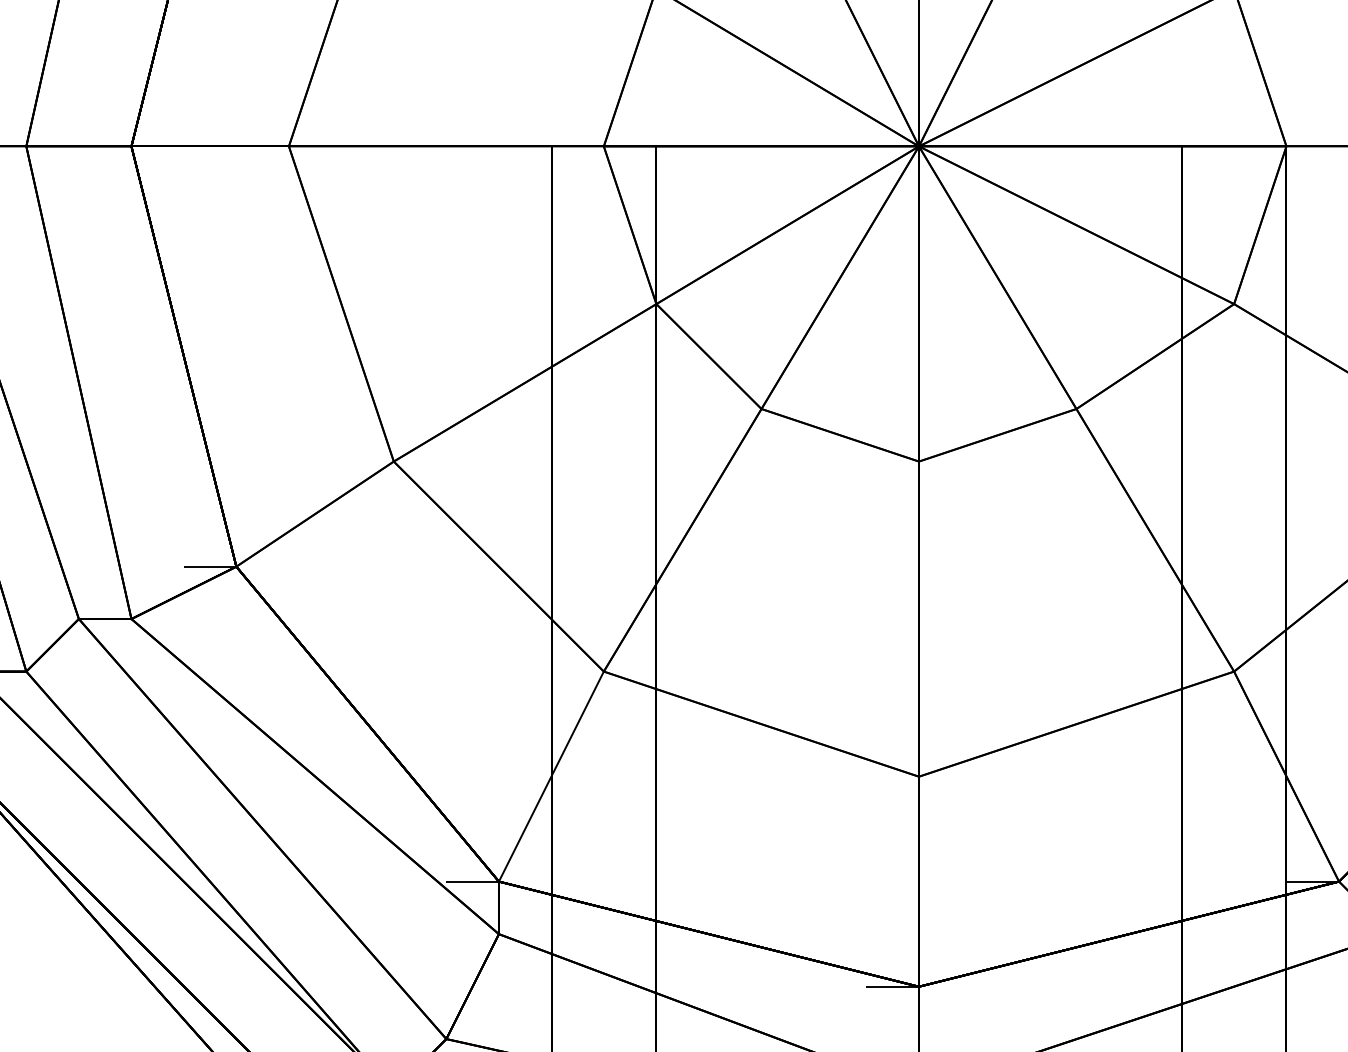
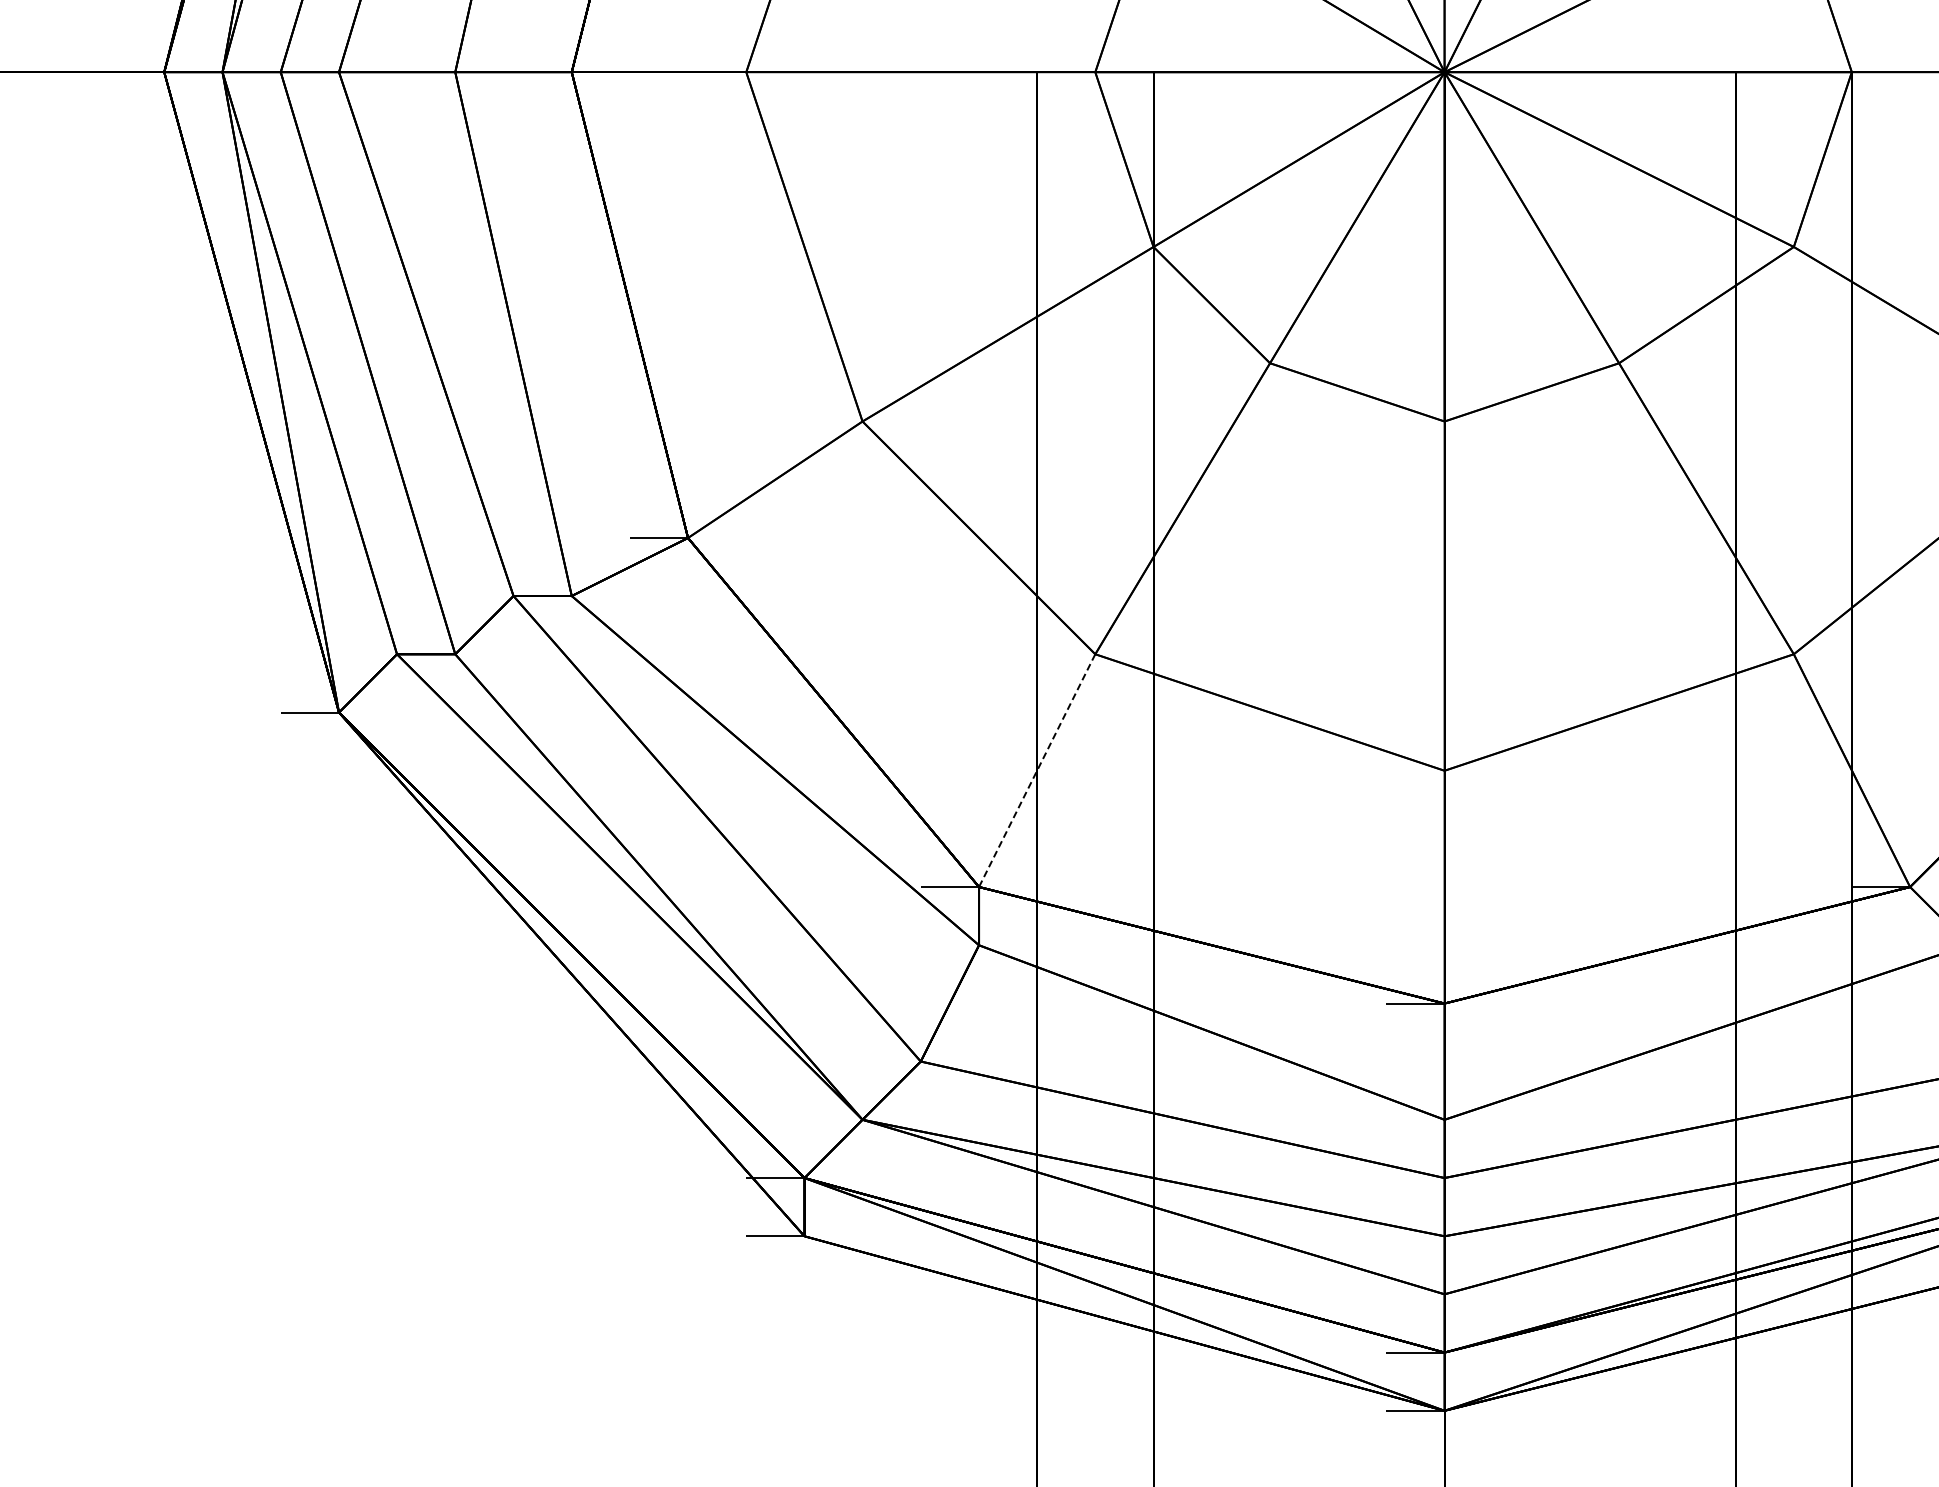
line: (550, 777) -> (1036, 771), solid -> dashed

